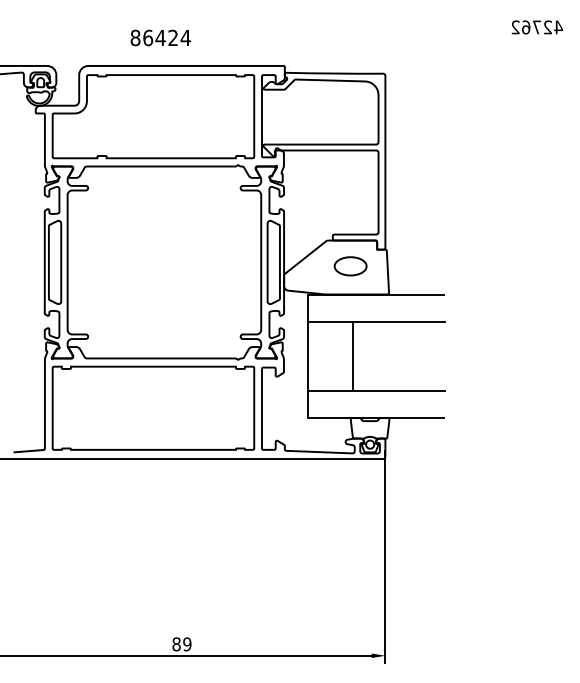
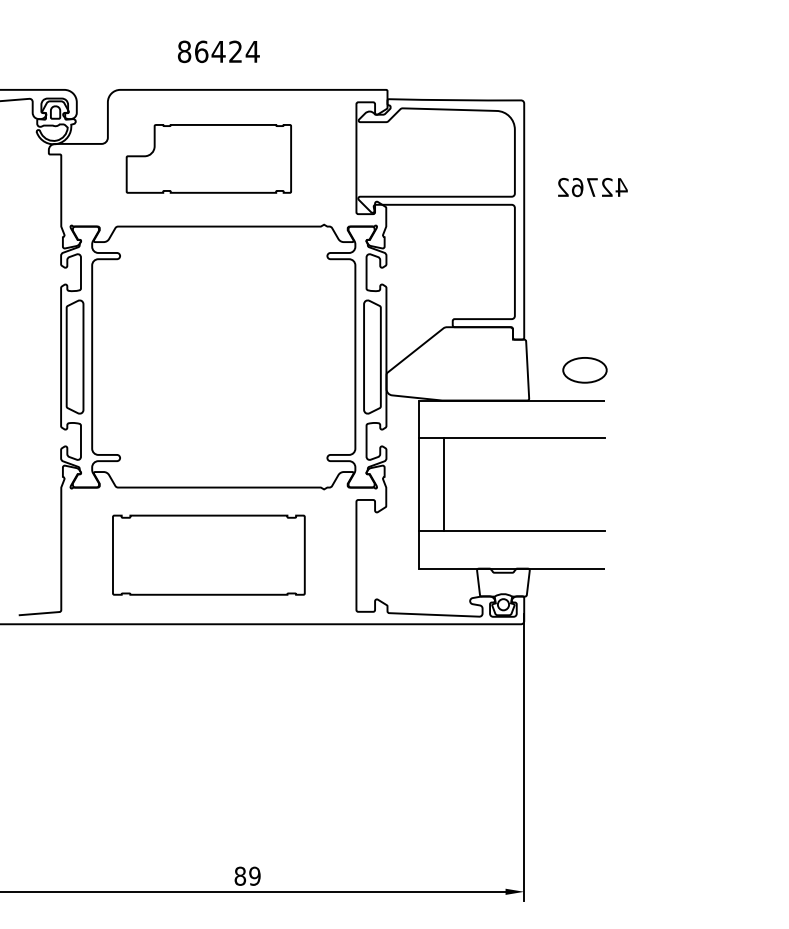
text: (537, 27) -> (592, 187), moved
part: (153, 116) -> (208, 158), size x0.6
part: (350, 266) -> (584, 370), moved
line: (353, 356) -> (443, 484), moved
part: (153, 407) -> (208, 554), size x0.7

